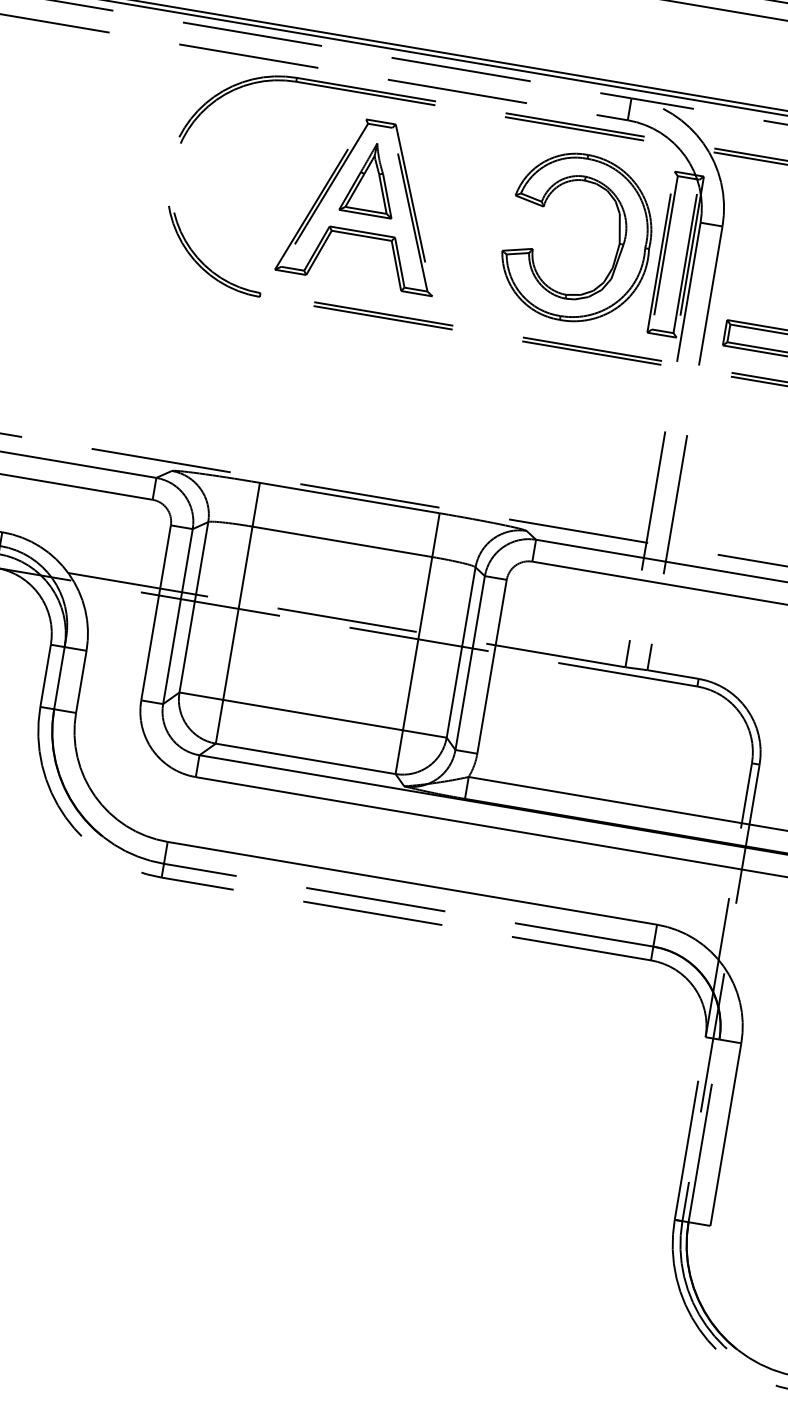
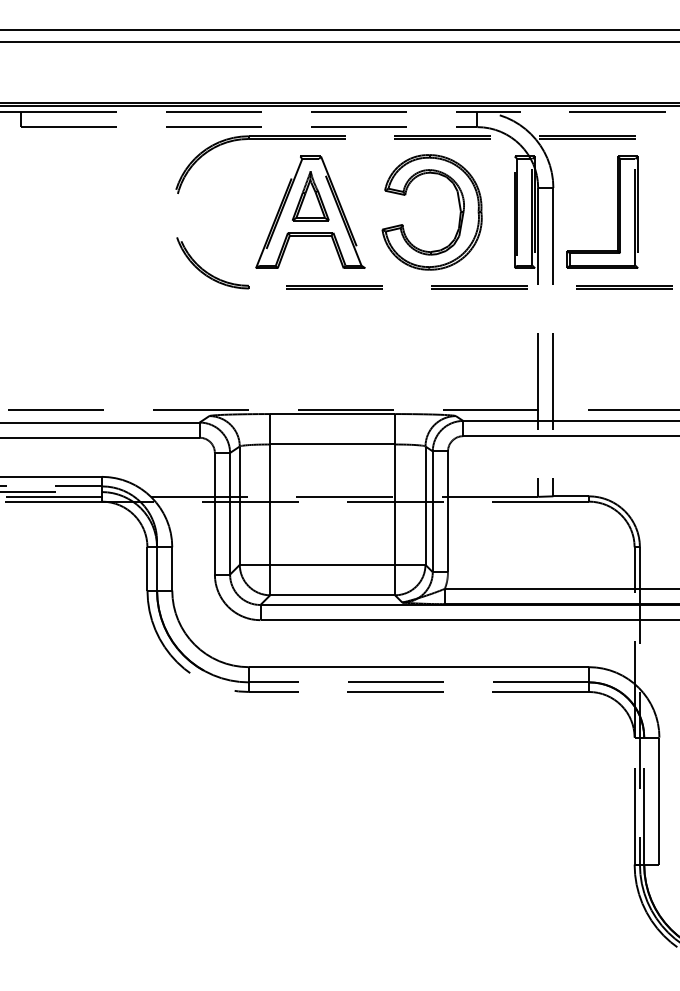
part: (617, 244) -> (459, 212), moved

